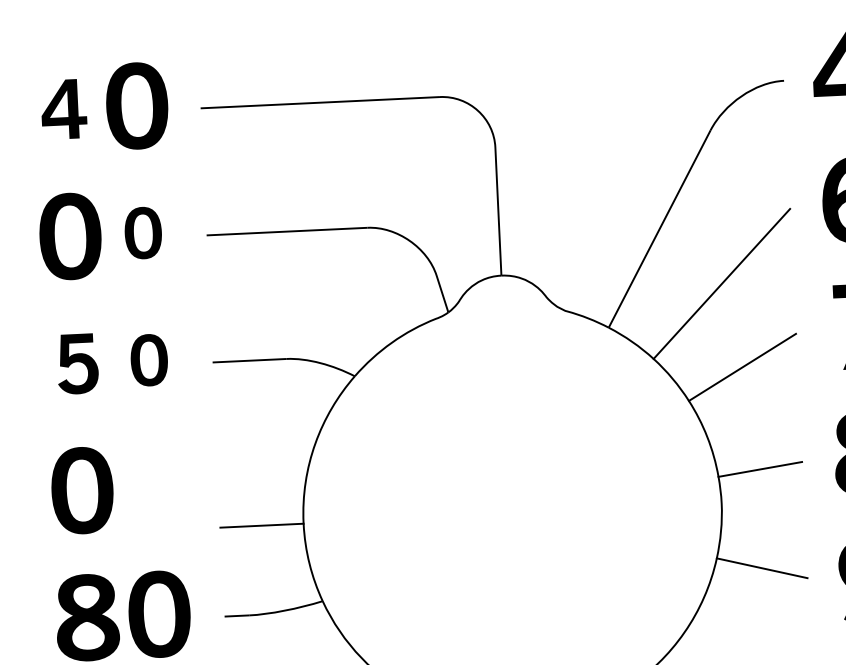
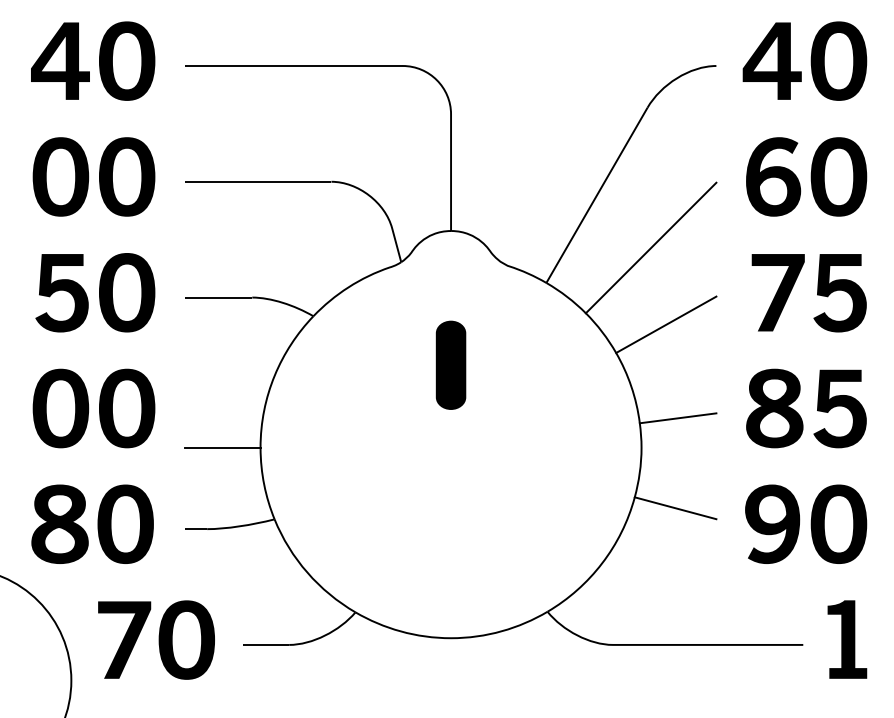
part: (64, 108) -> (60, 60), size x1.43
part: (143, 232) -> (127, 176), size x1.67
part: (149, 359) -> (127, 292), size x1.67
part: (77, 364) -> (61, 293), size x1.43
fill: (507, 422) -> (450, 364), added
part: (155, 487) -> (127, 408), added

